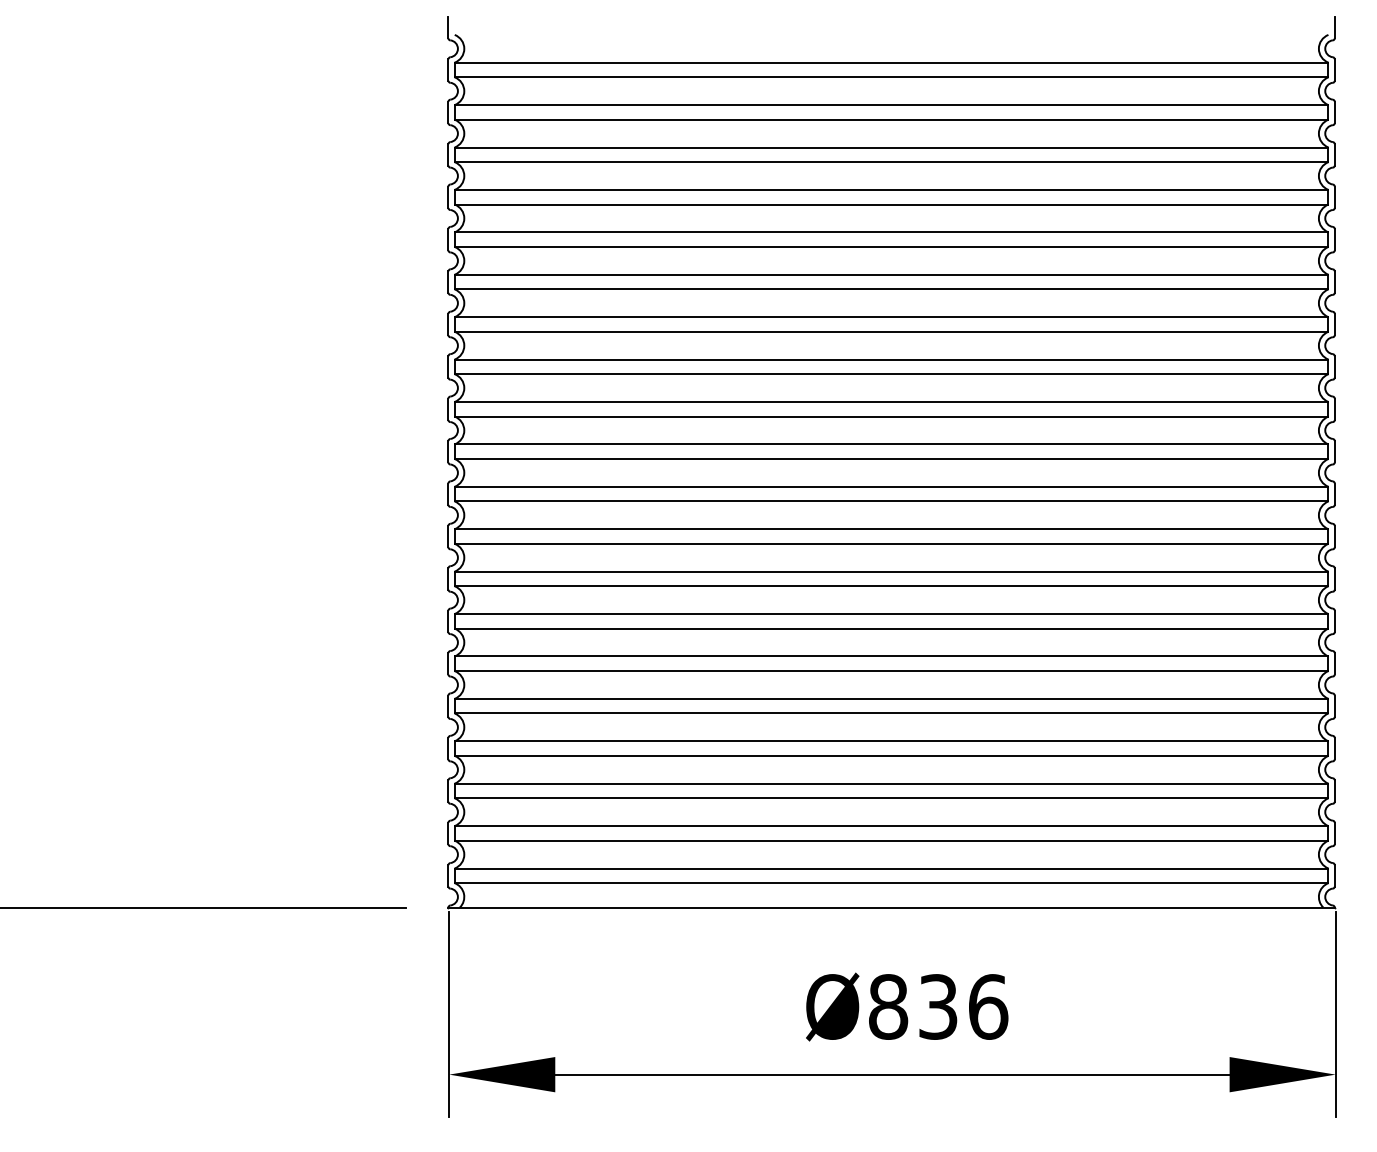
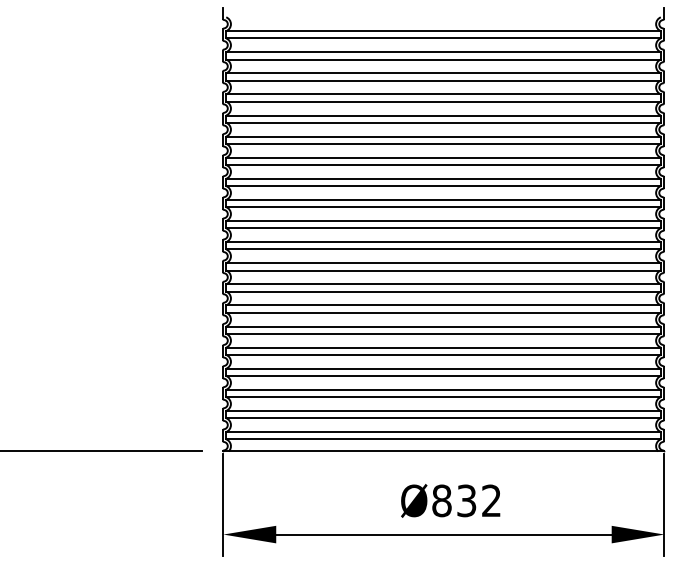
text: (988, 1006) -> (491, 500), Ø836 -> Ø832

